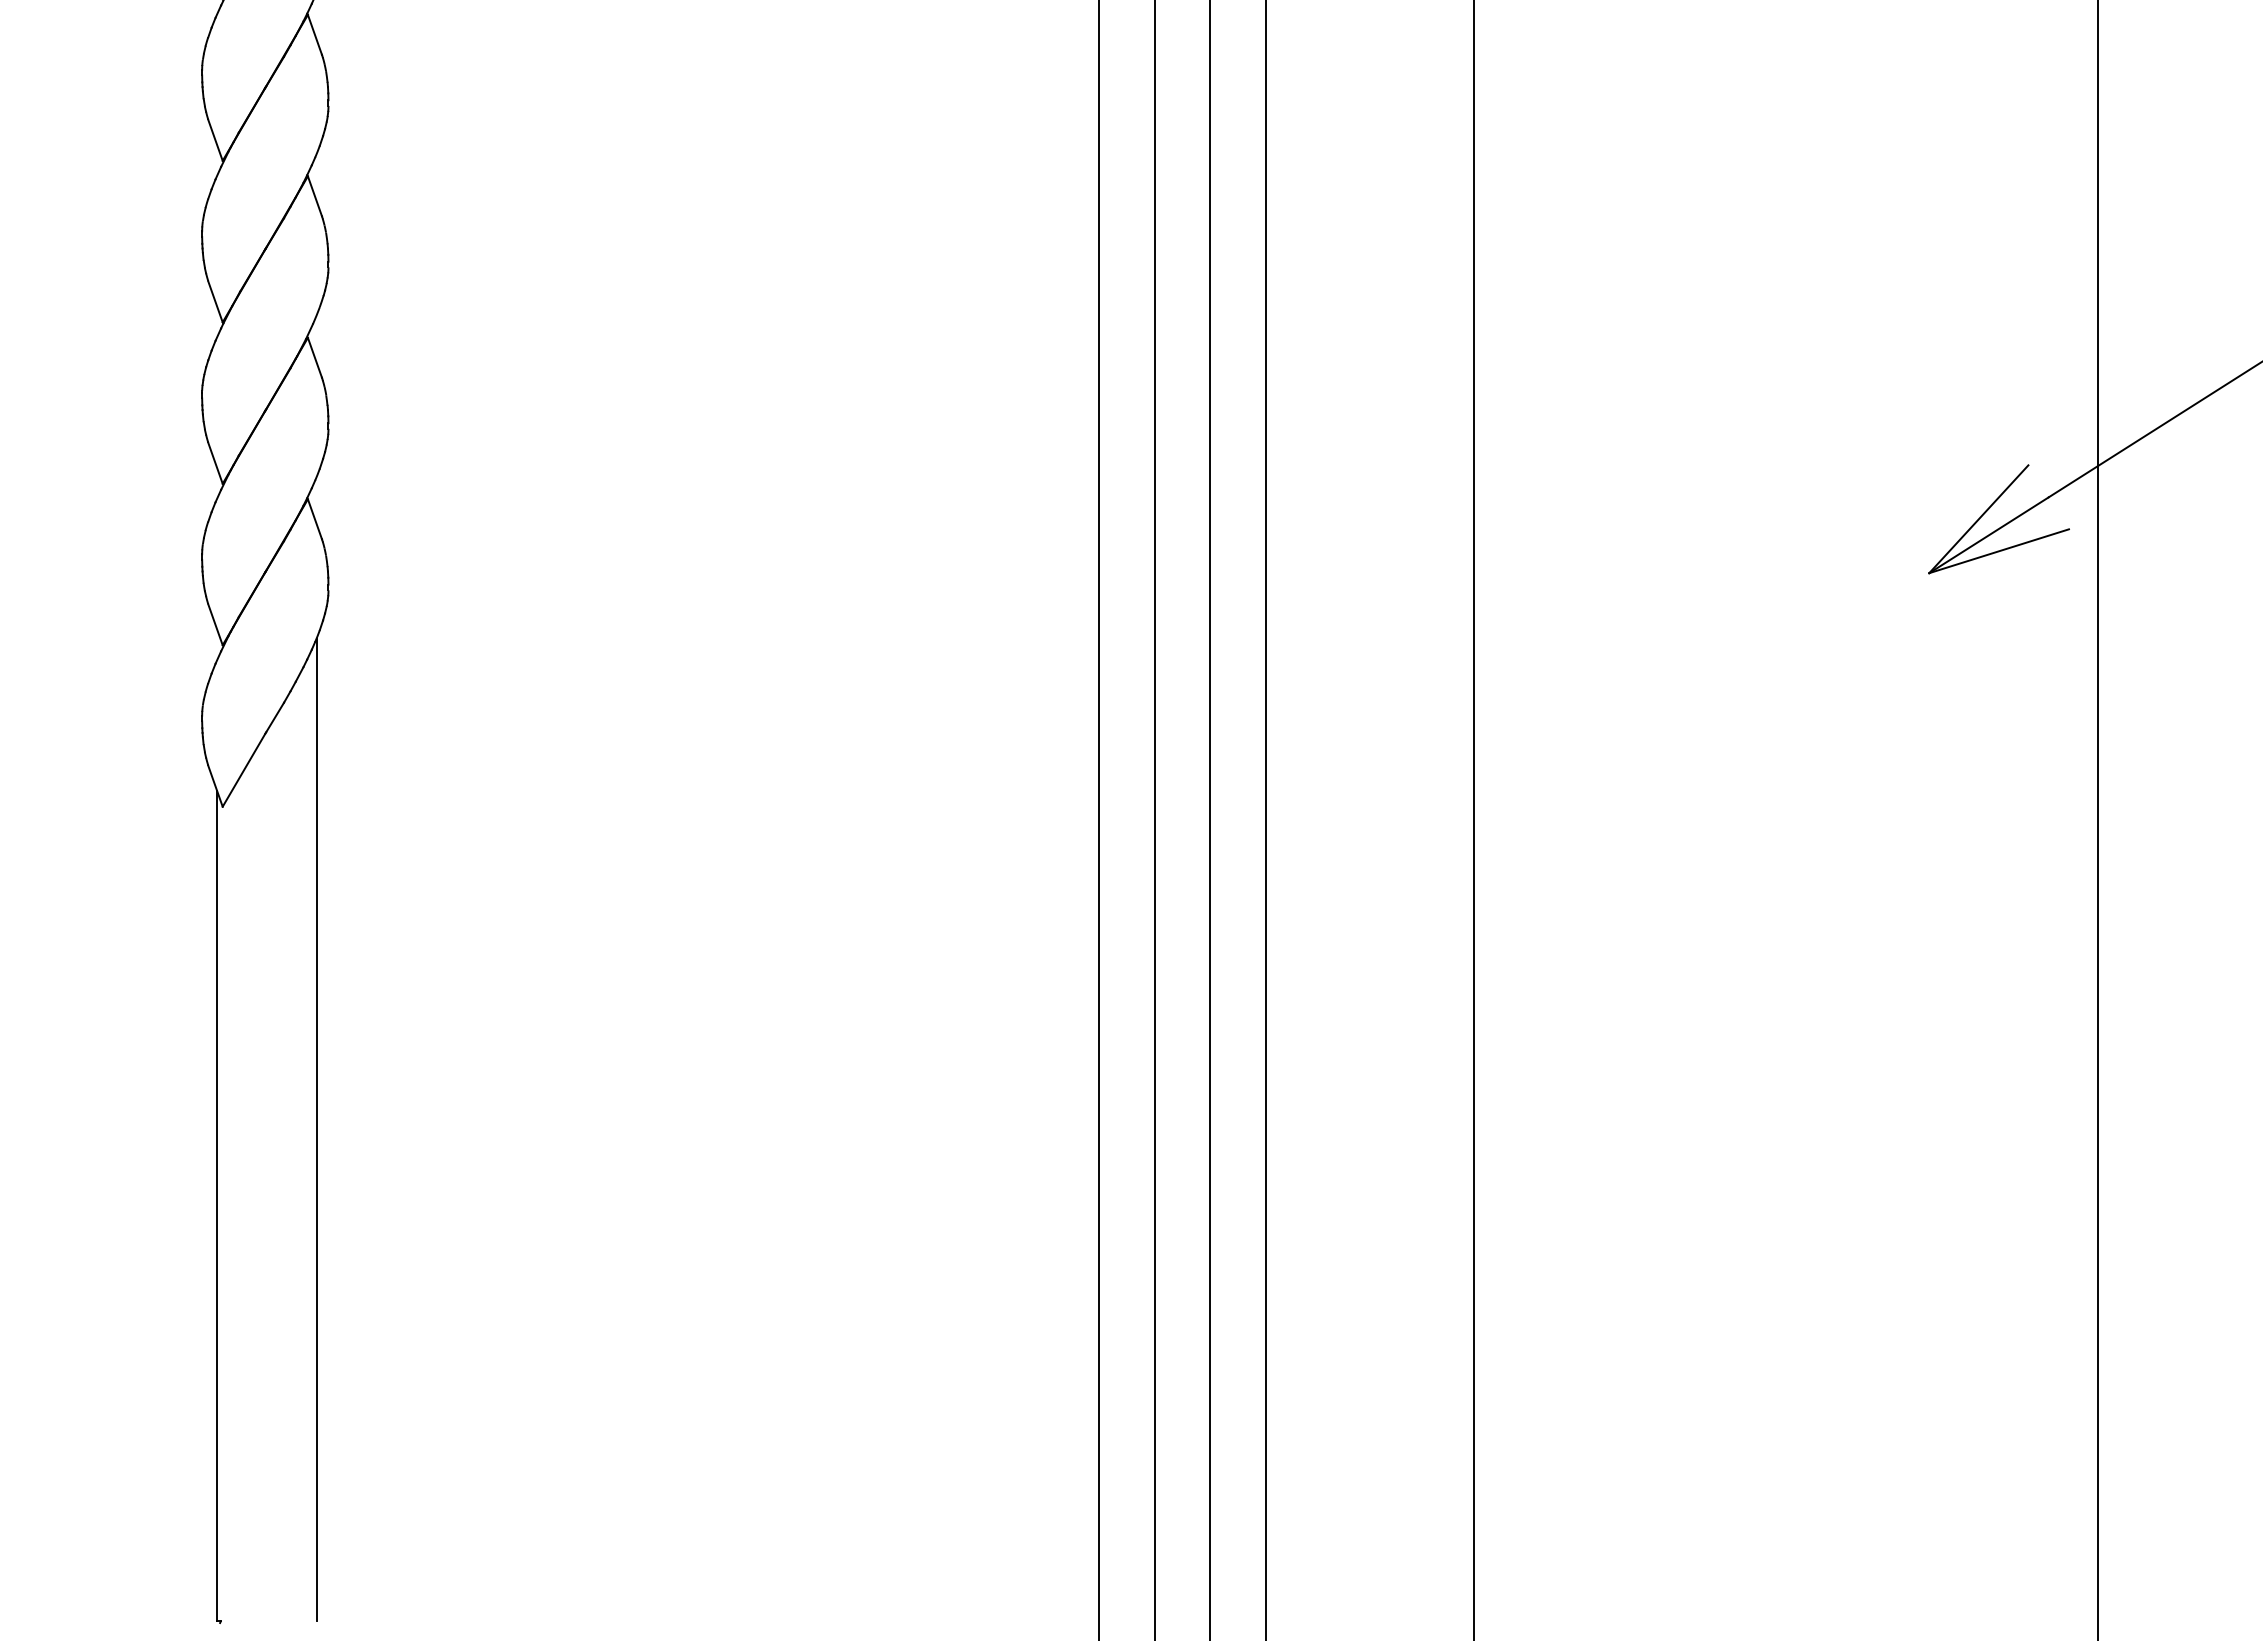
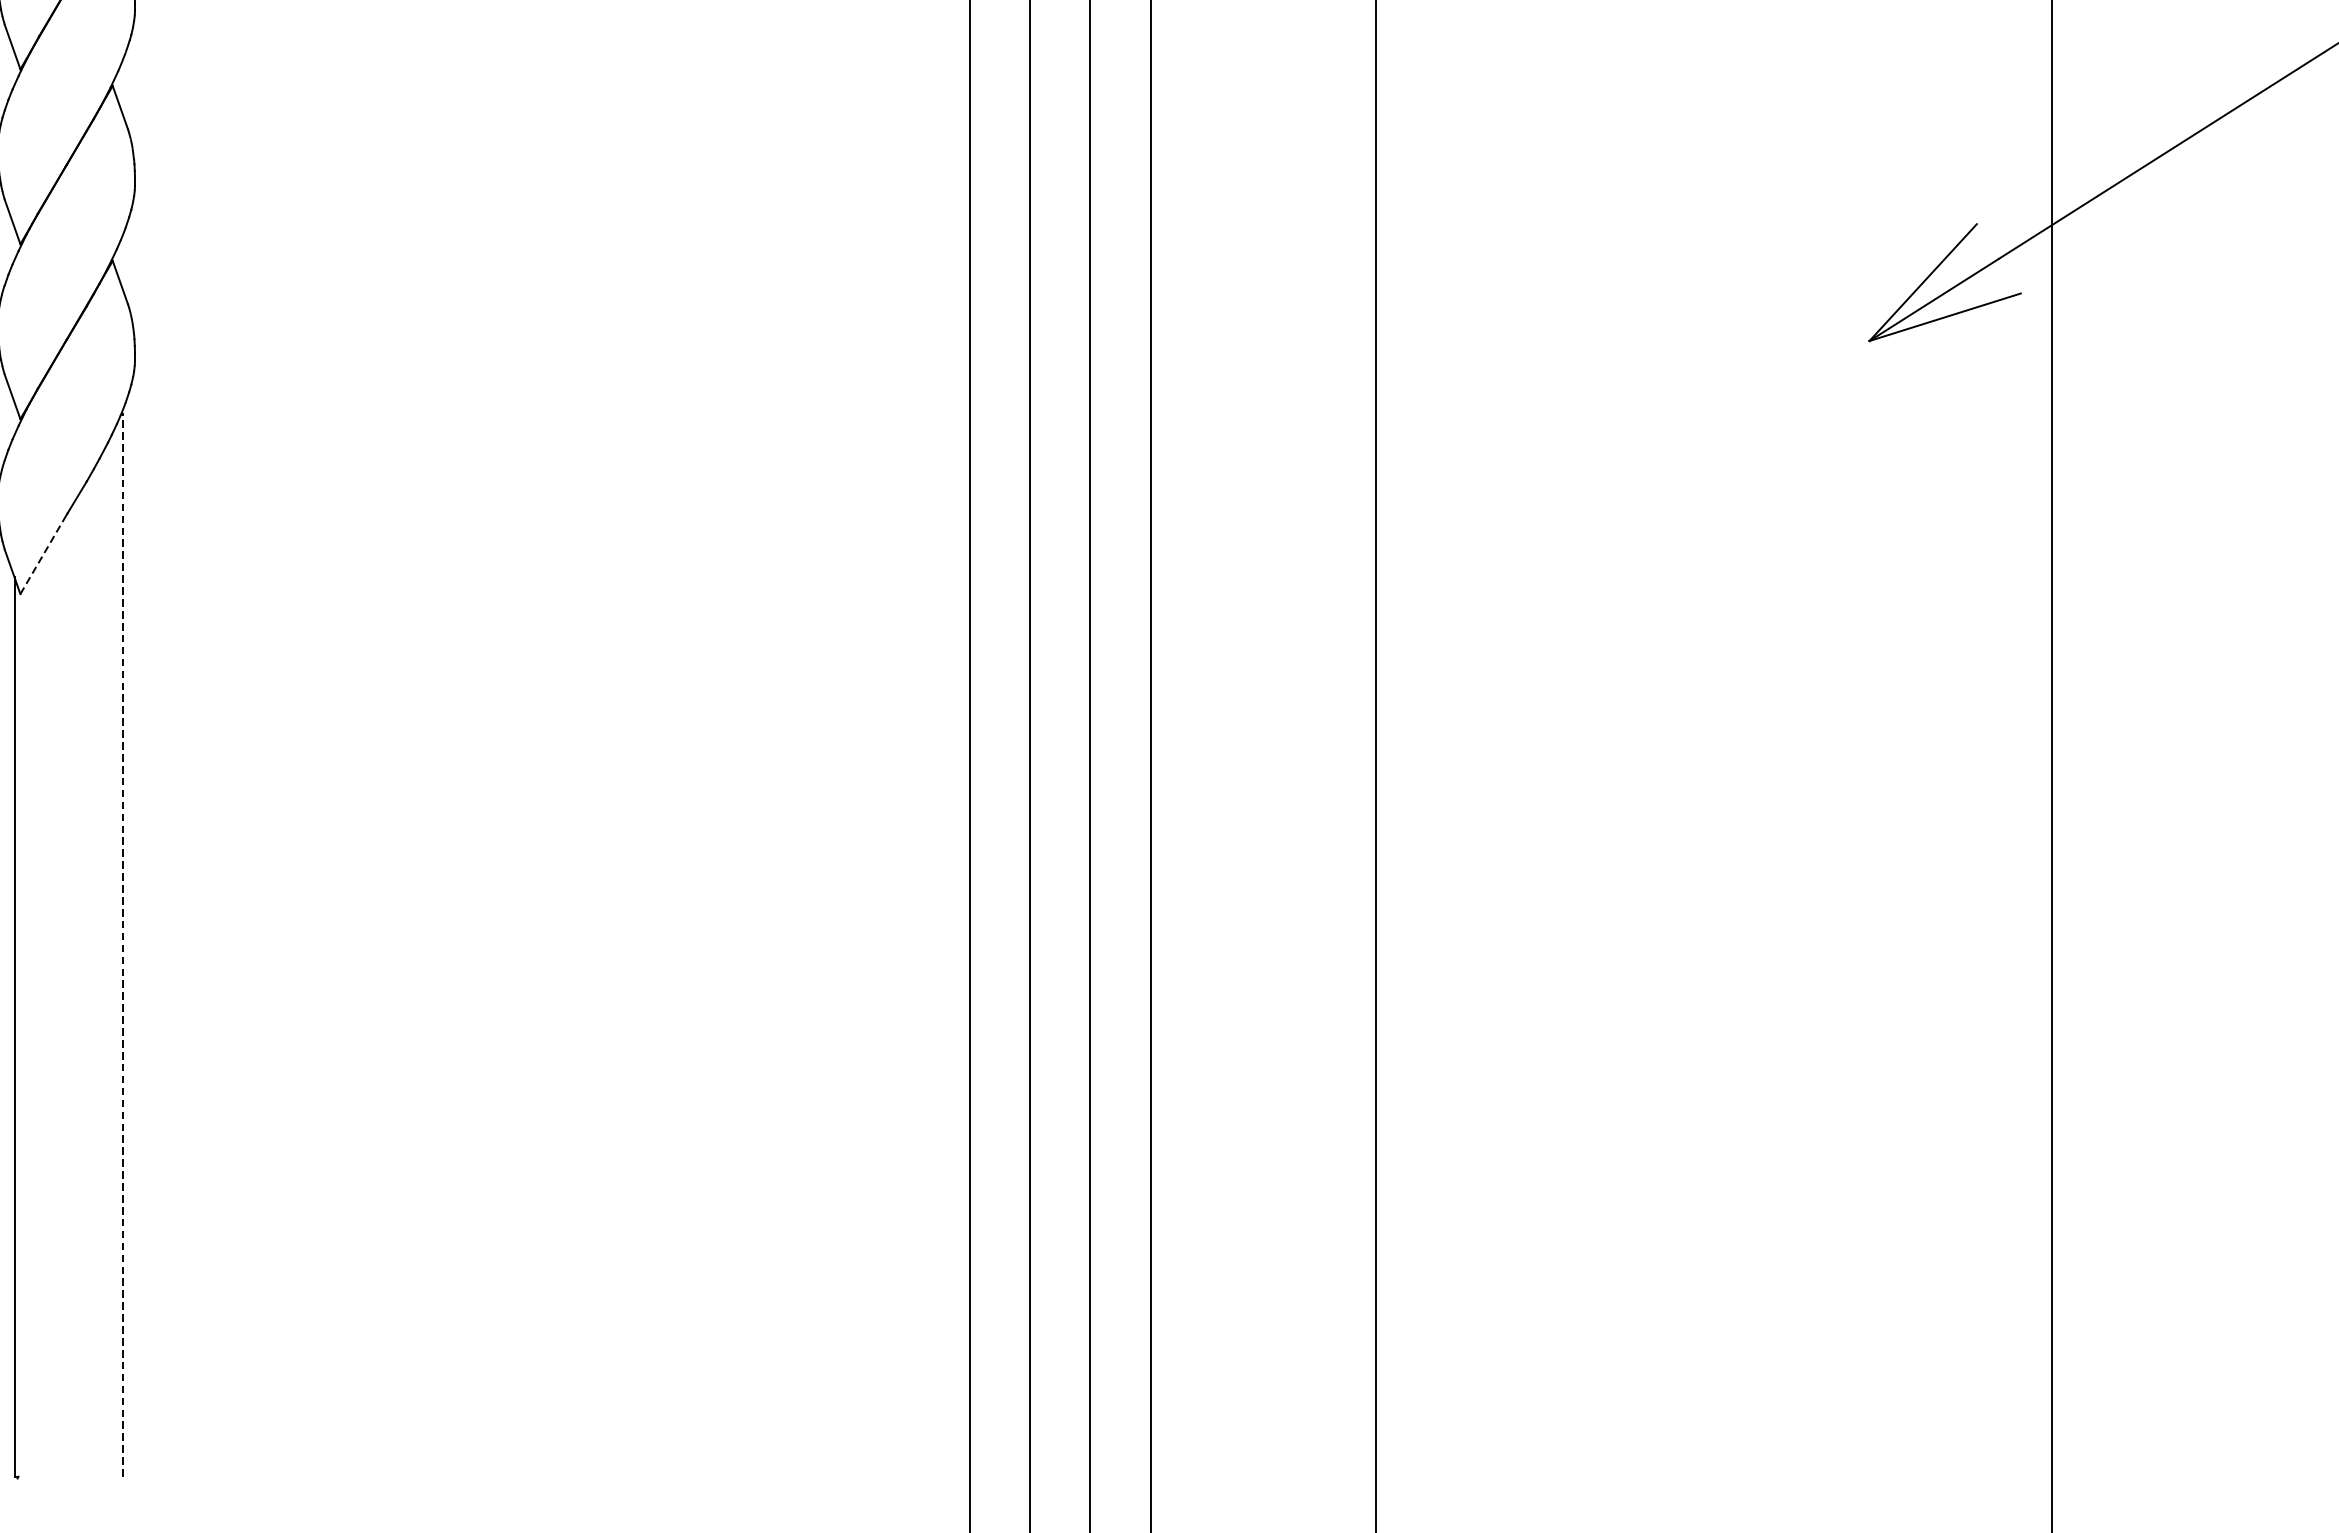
line: (244, 769) -> (44, 553), solid -> dashed
line: (317, 1130) -> (123, 944), solid -> dashed

